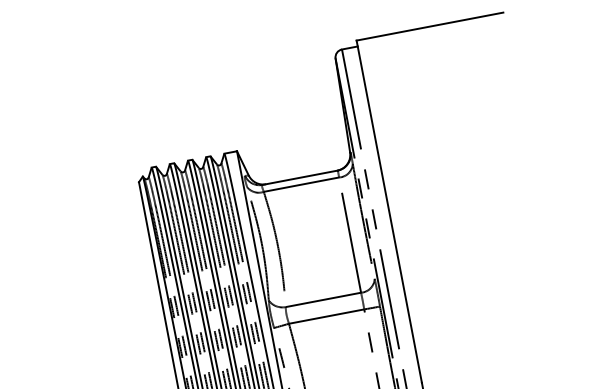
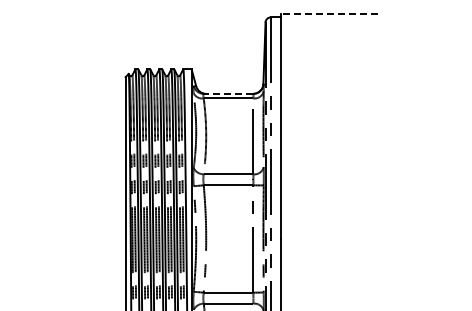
line: (428, 26) -> (328, 13), solid -> dashed
line: (299, 177) -> (228, 93), solid -> dashed

